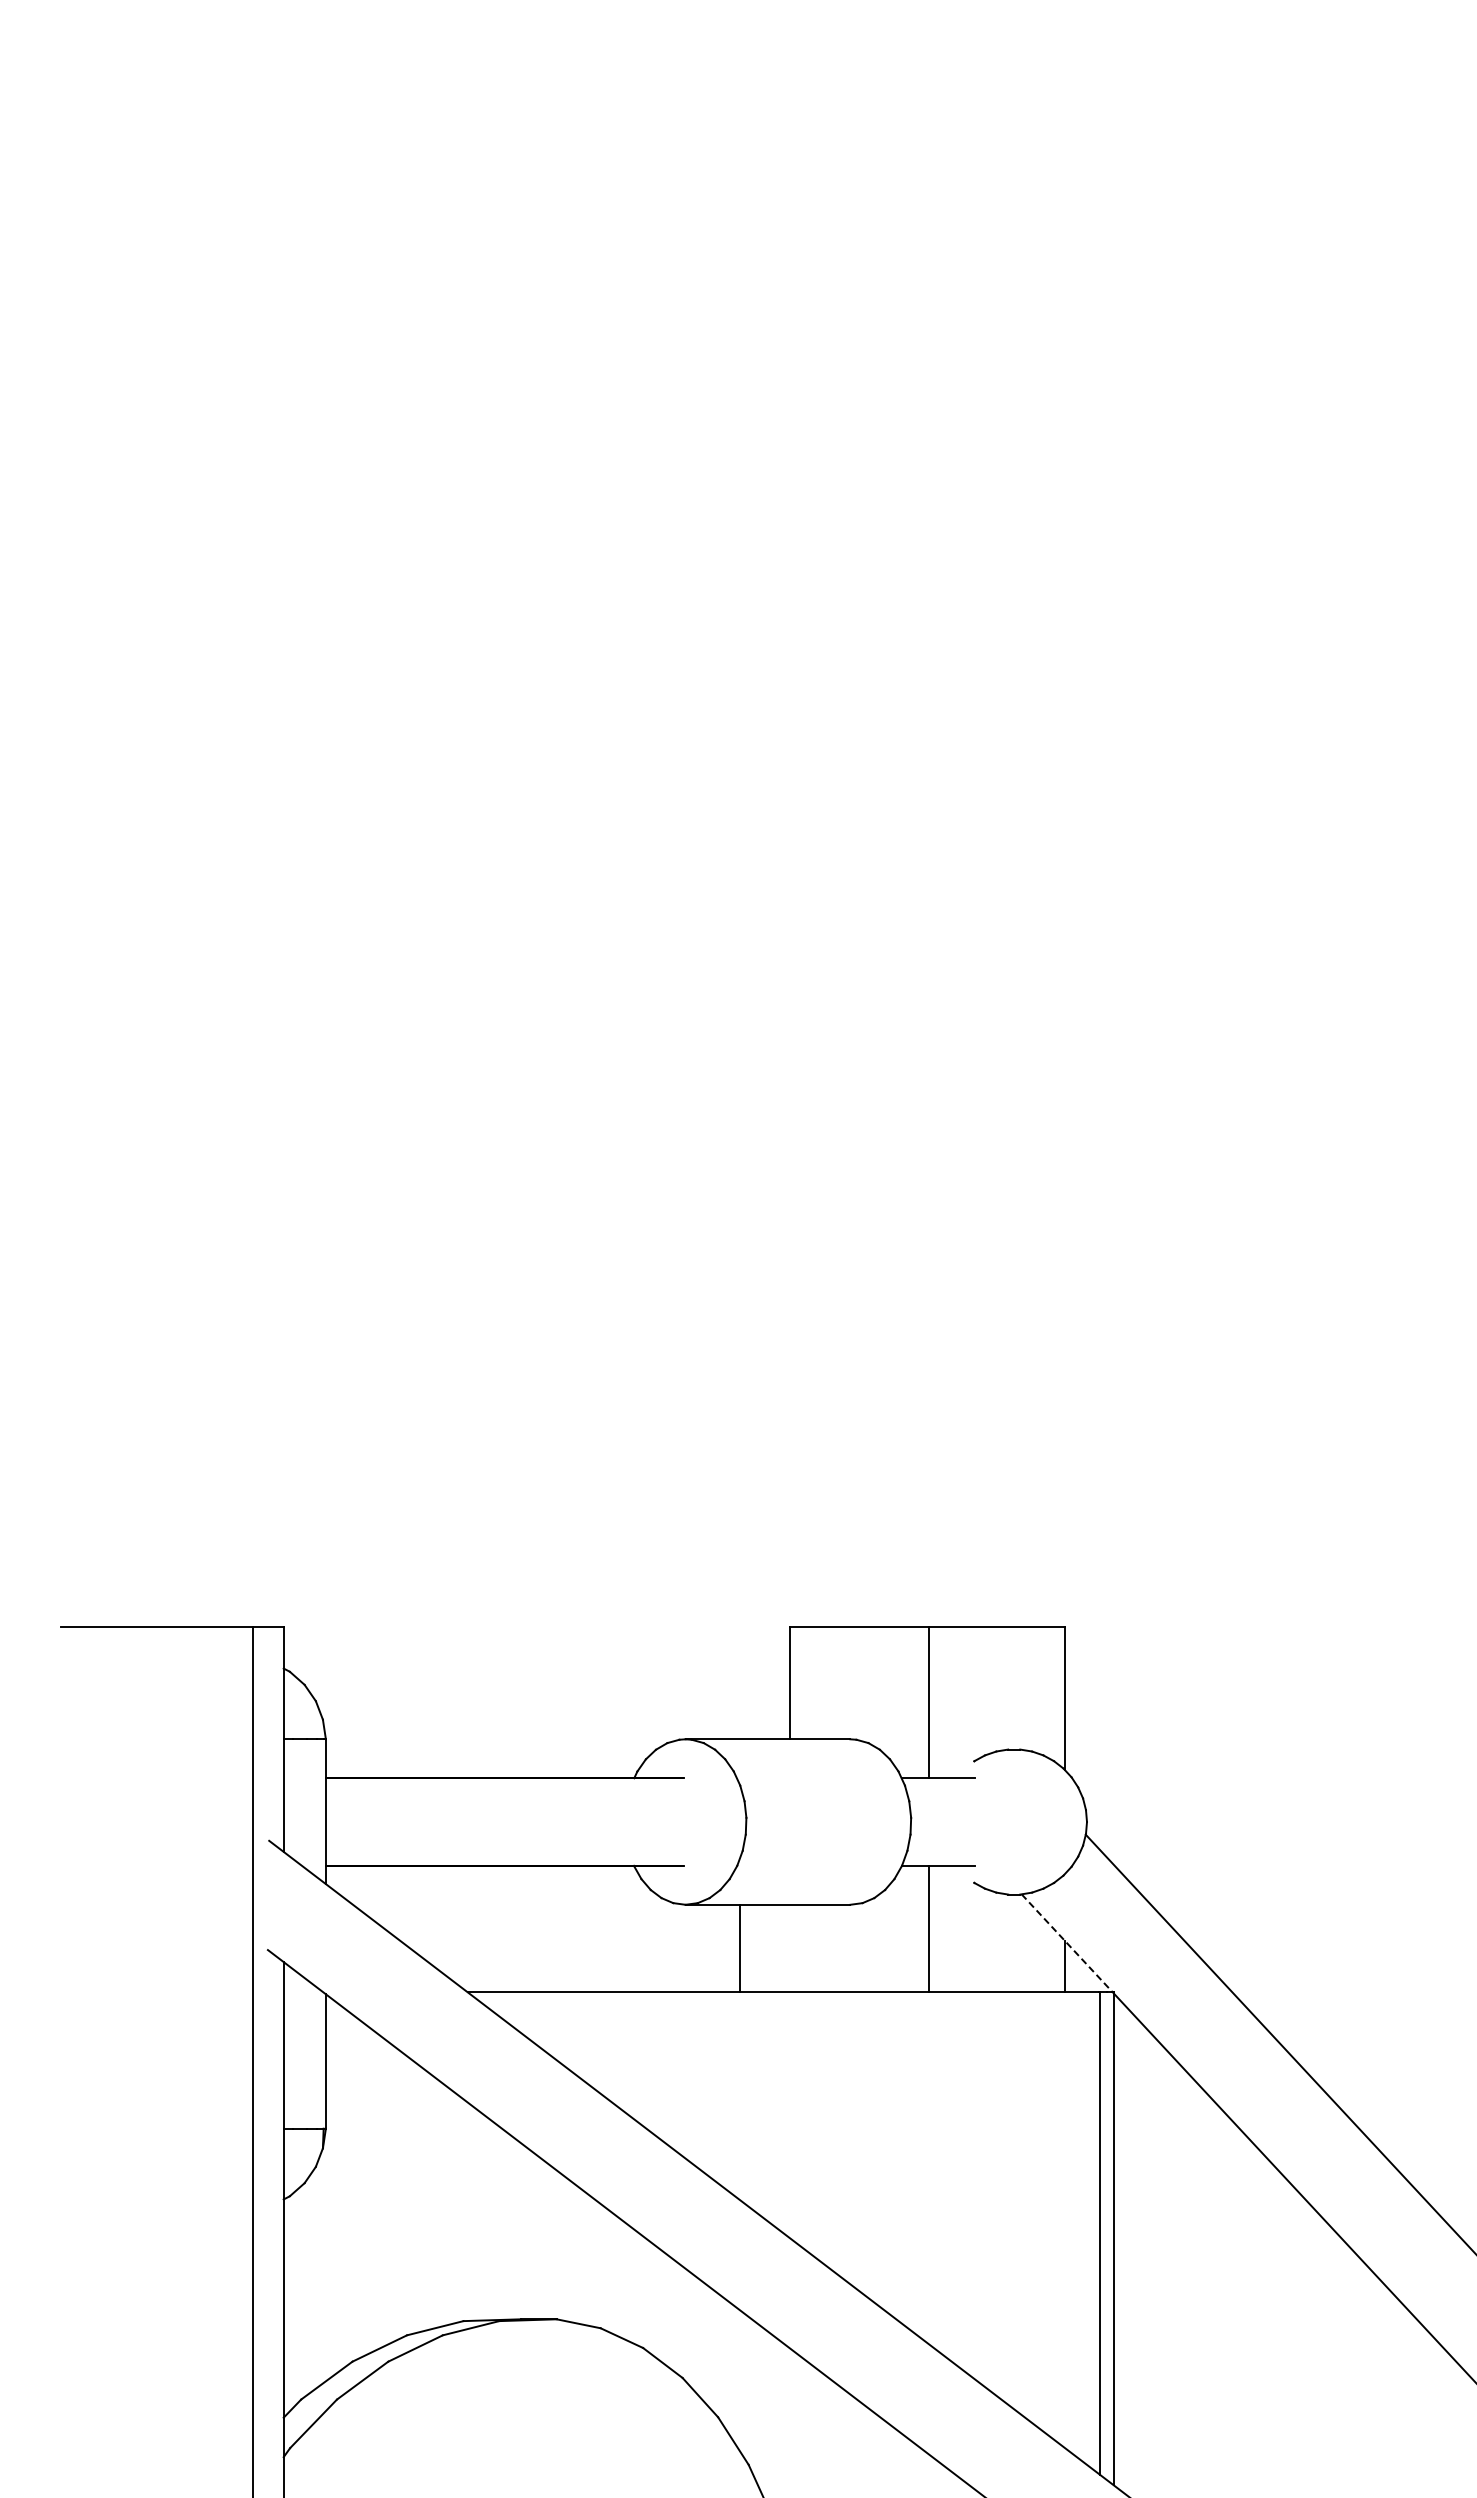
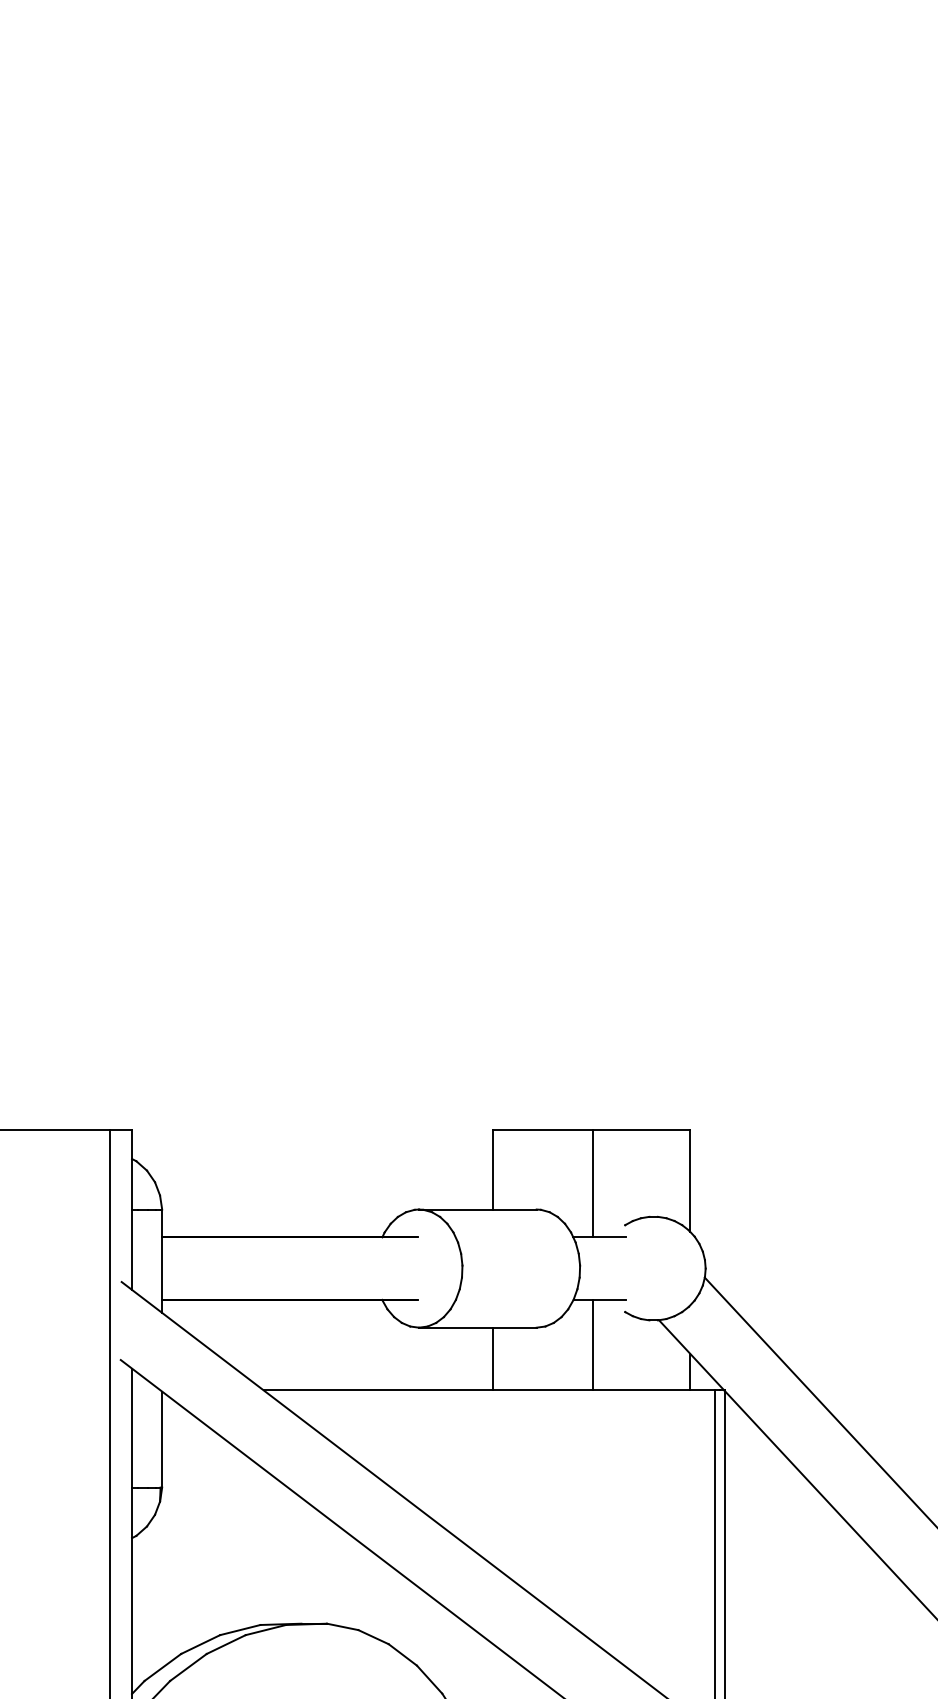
line: (1067, 1943) -> (691, 1355), dashed -> solid
line: (739, 1948) -> (493, 1358), moved

